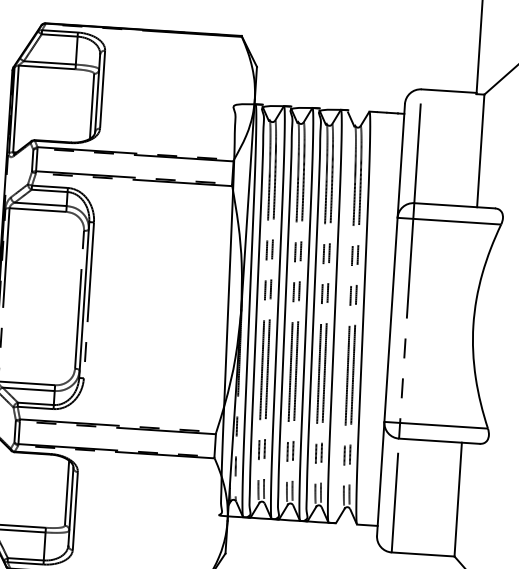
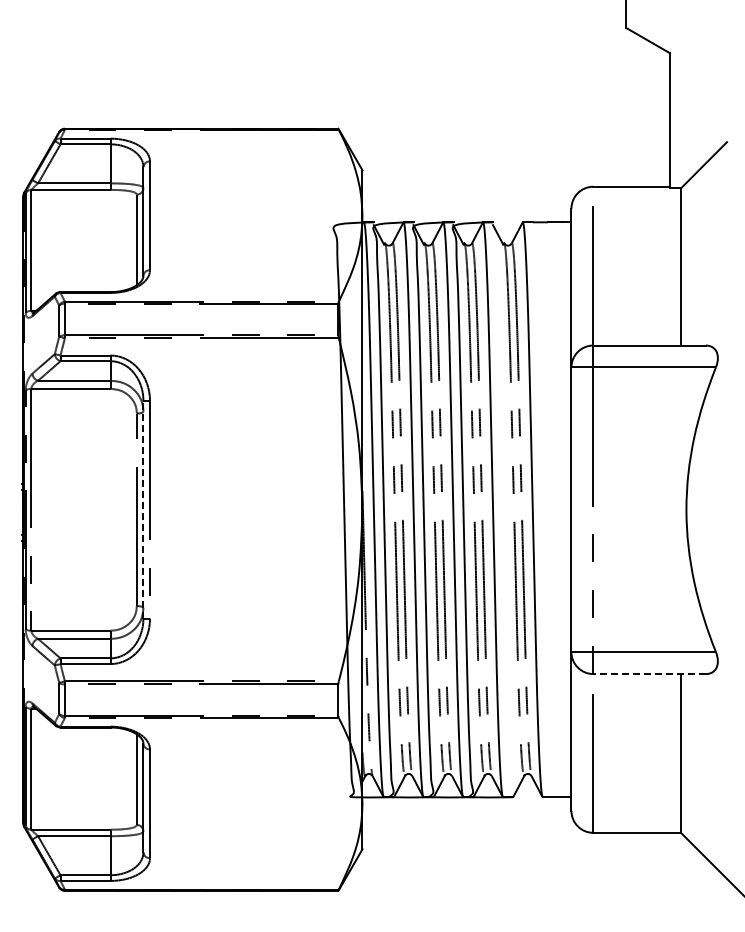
line: (84, 299) -> (143, 509), solid -> dashed
line: (439, 441) -> (649, 674), solid -> dashed

